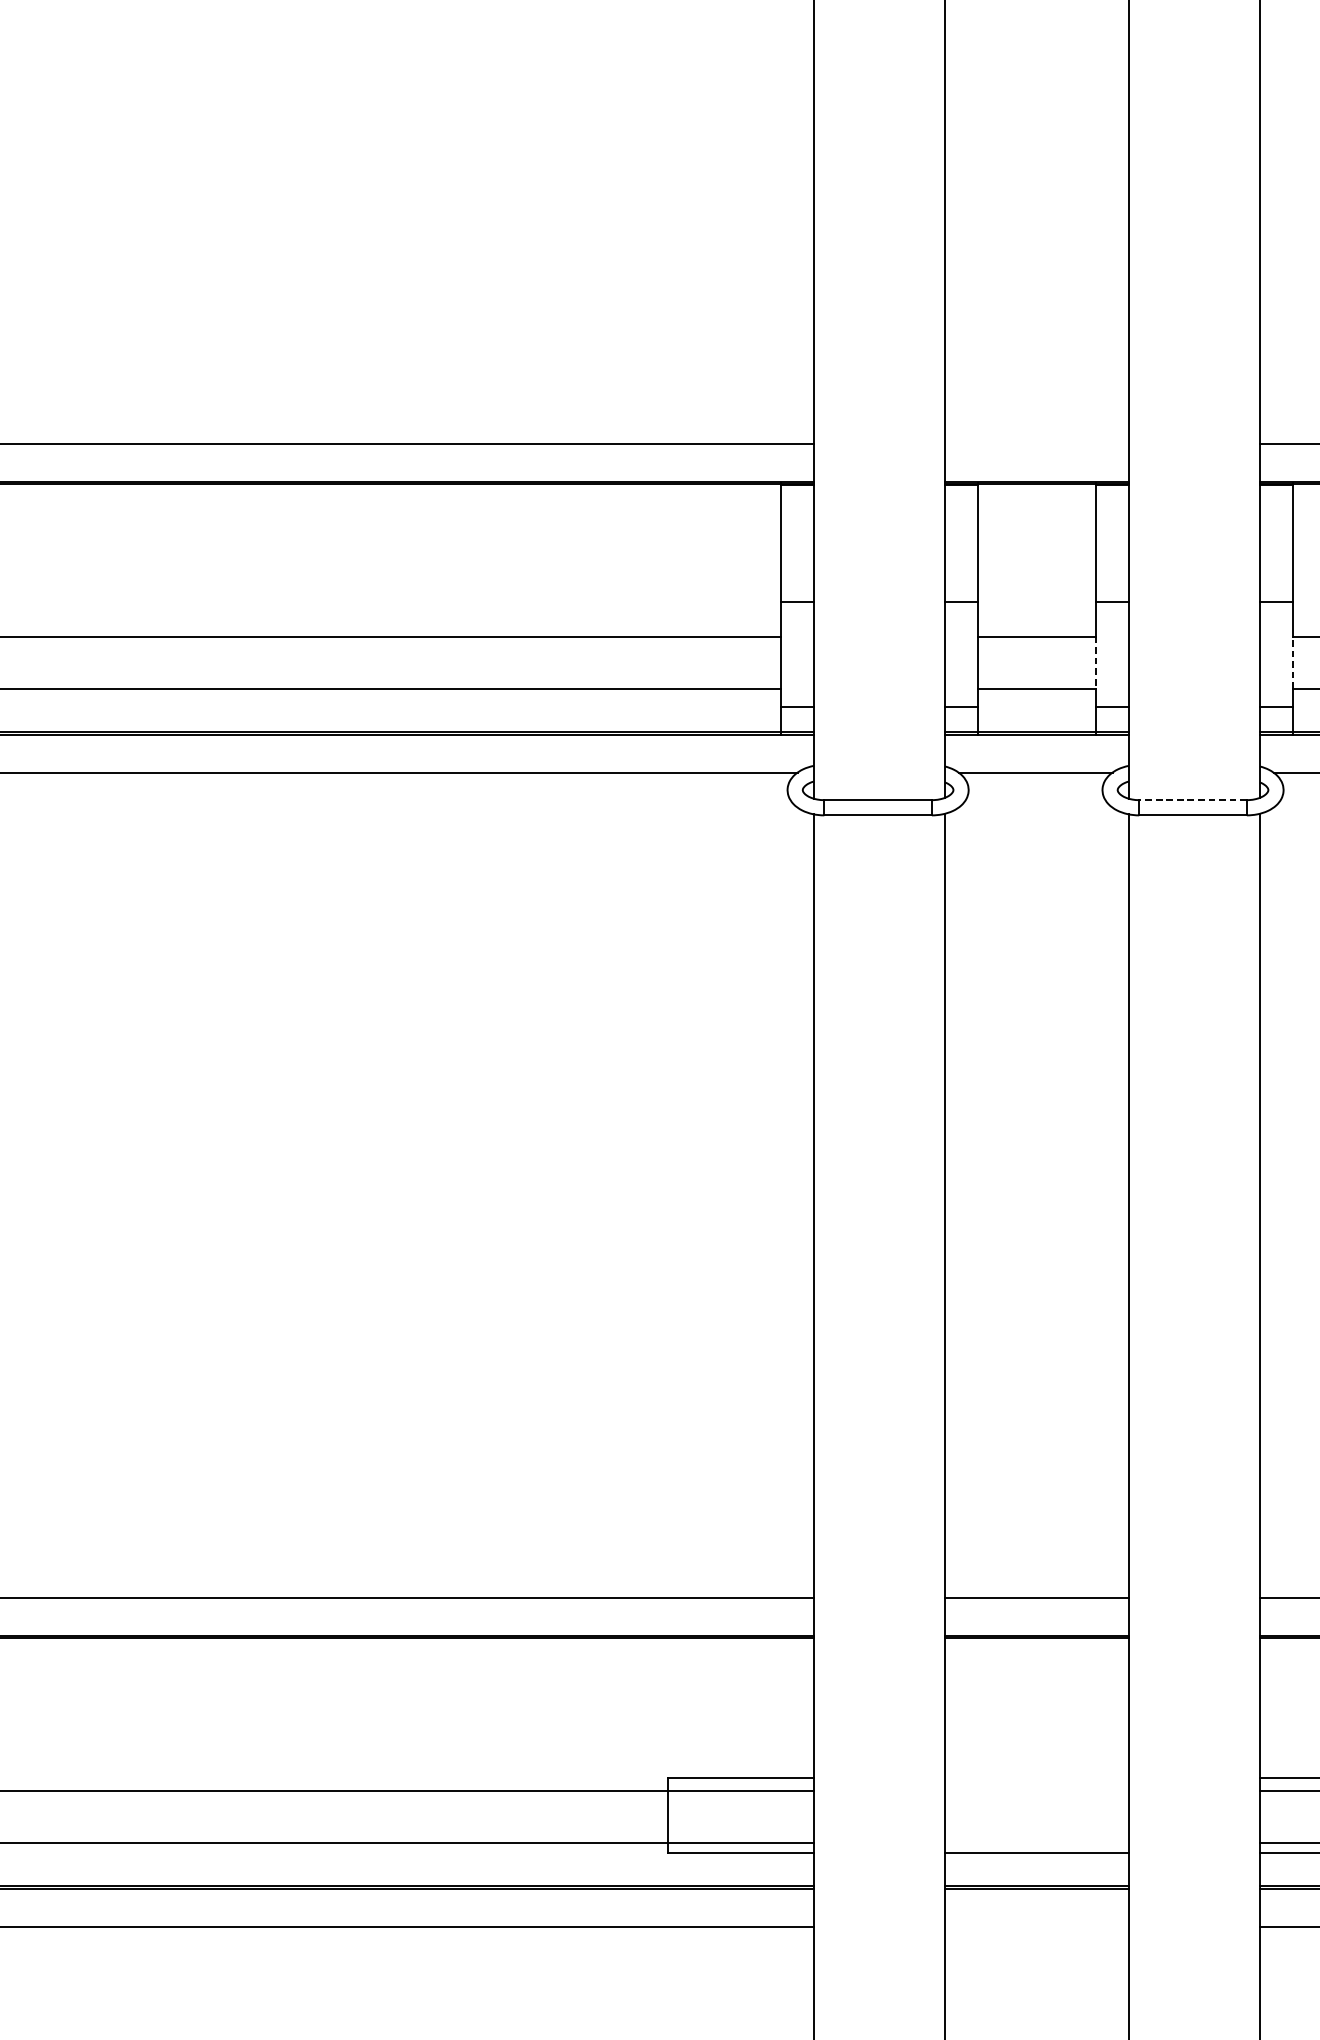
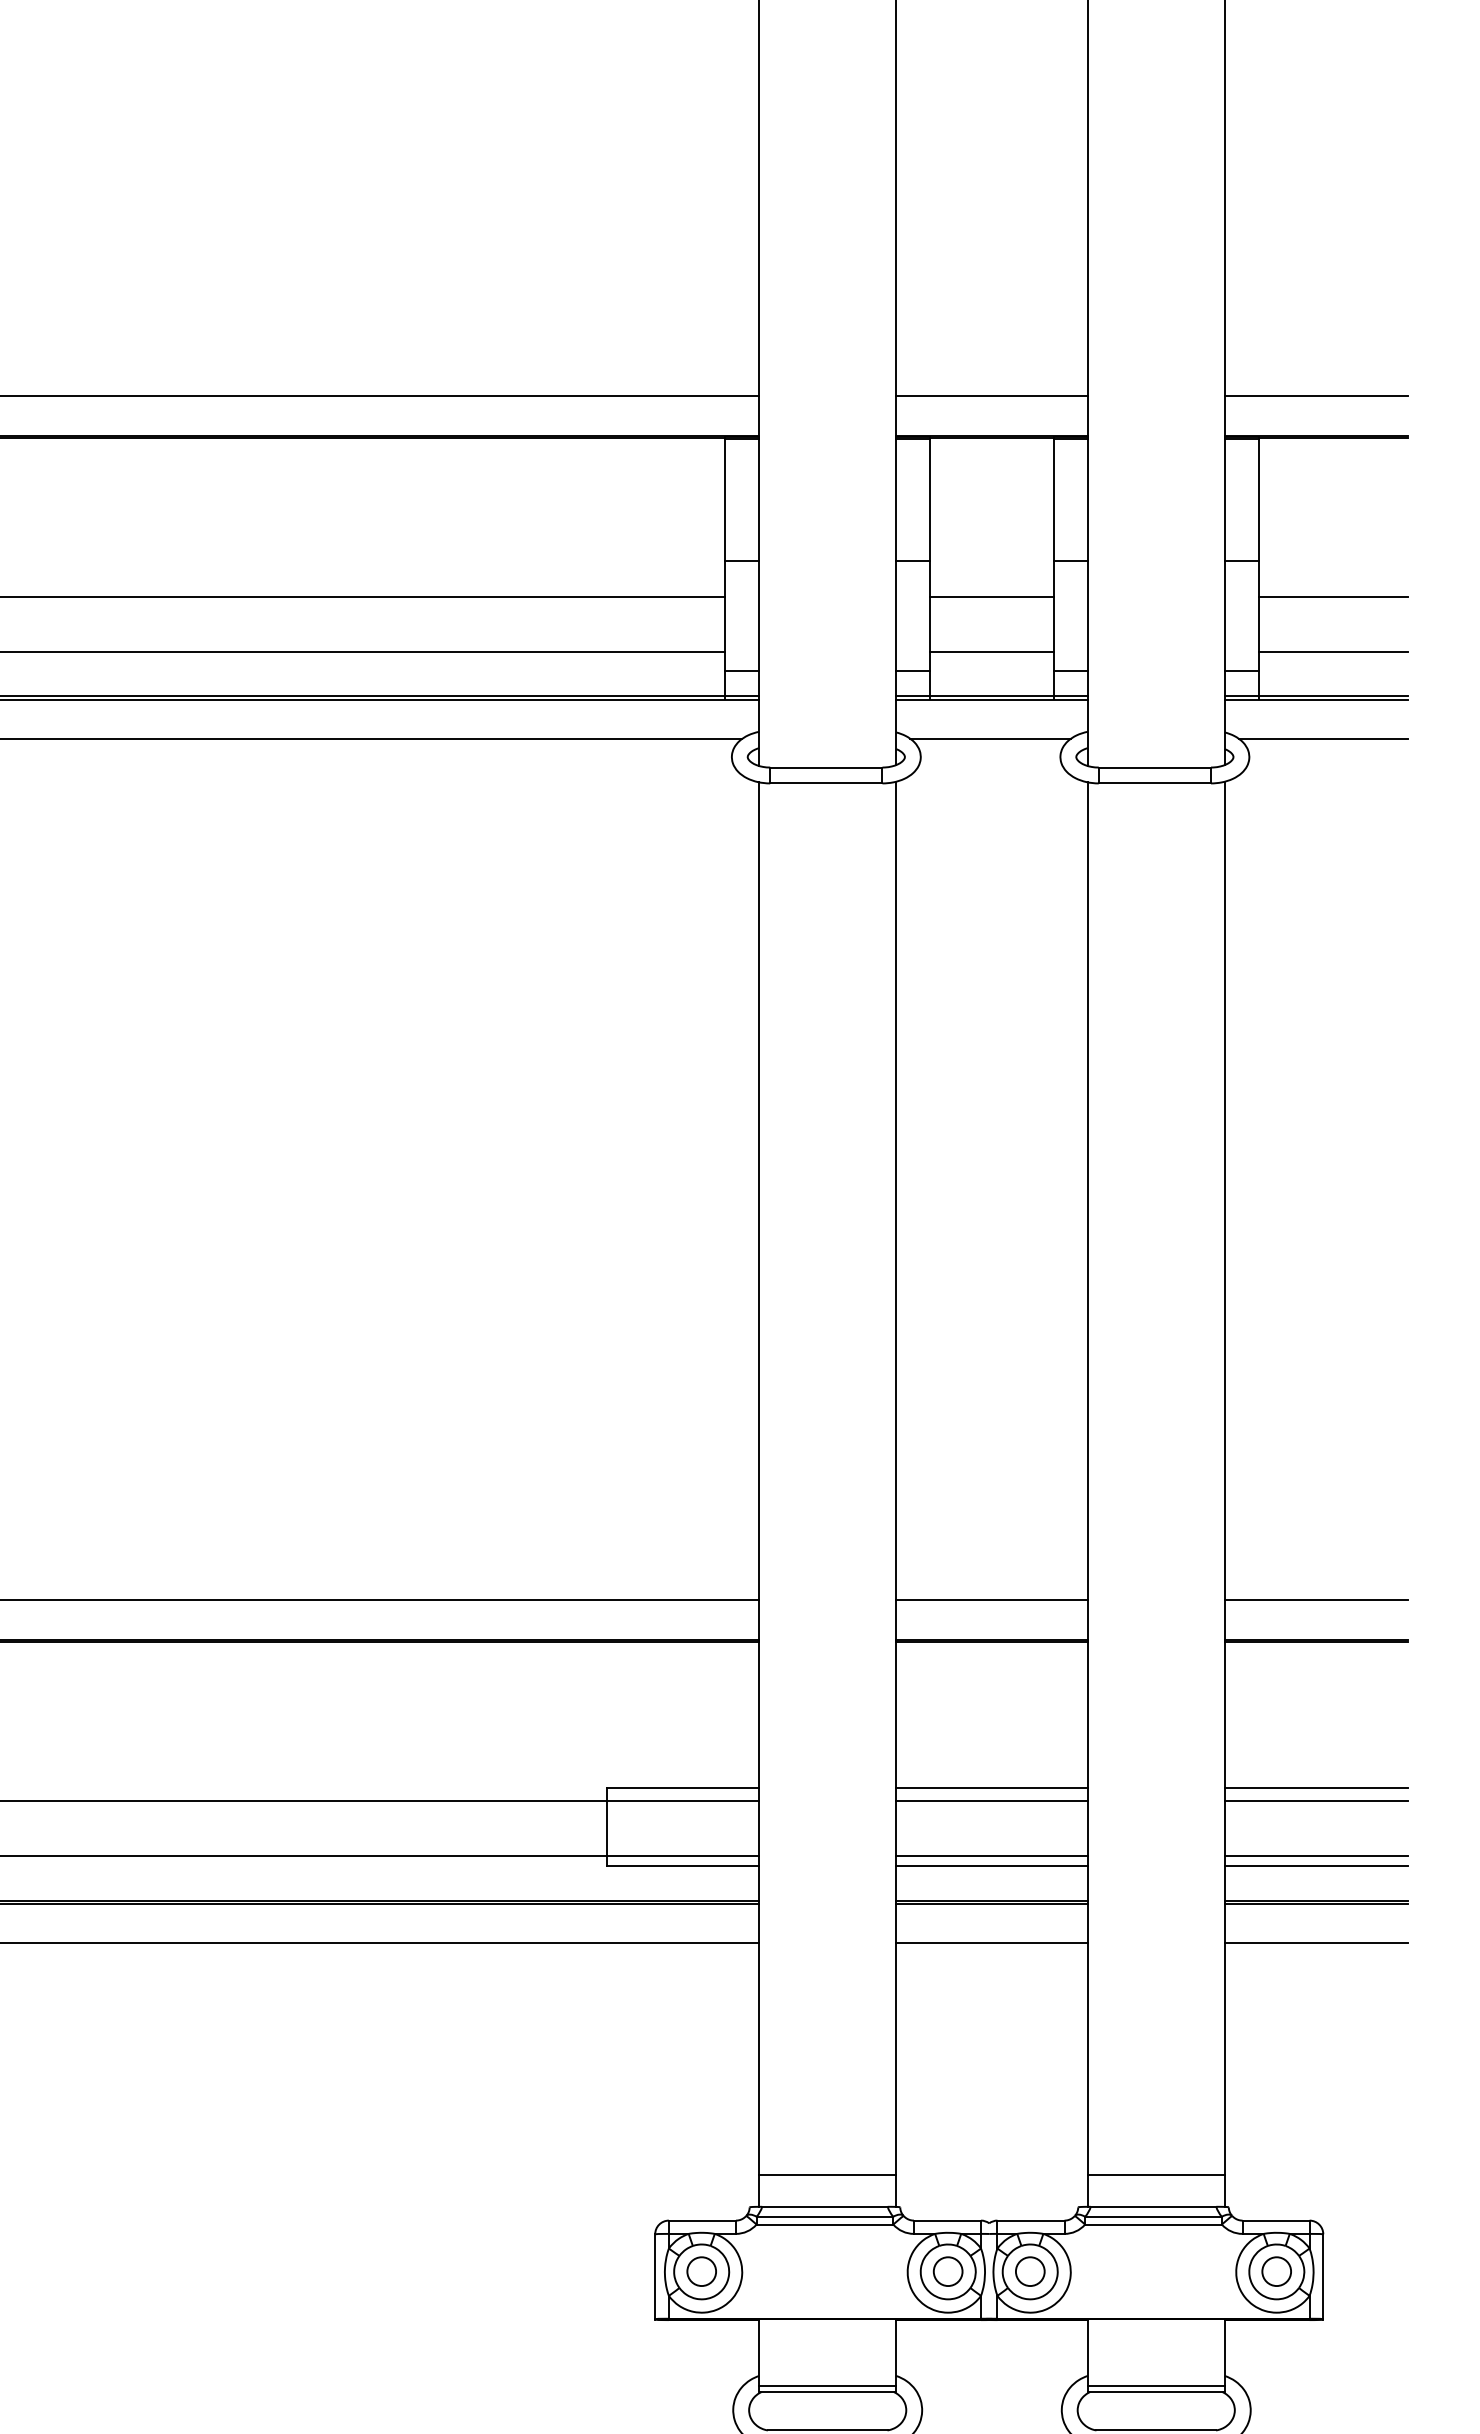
line: (1036, 443) -> (991, 395), added
line: (1292, 662) -> (1258, 623), dashed -> solid
line: (1095, 663) -> (1053, 624), dashed -> solid
line: (1192, 800) -> (1154, 767), dashed -> solid
line: (1036, 1777) -> (991, 1787), added
line: (1036, 1790) -> (991, 1800), added
line: (1036, 1842) -> (991, 1855), added
line: (1036, 1926) -> (991, 1942), added

